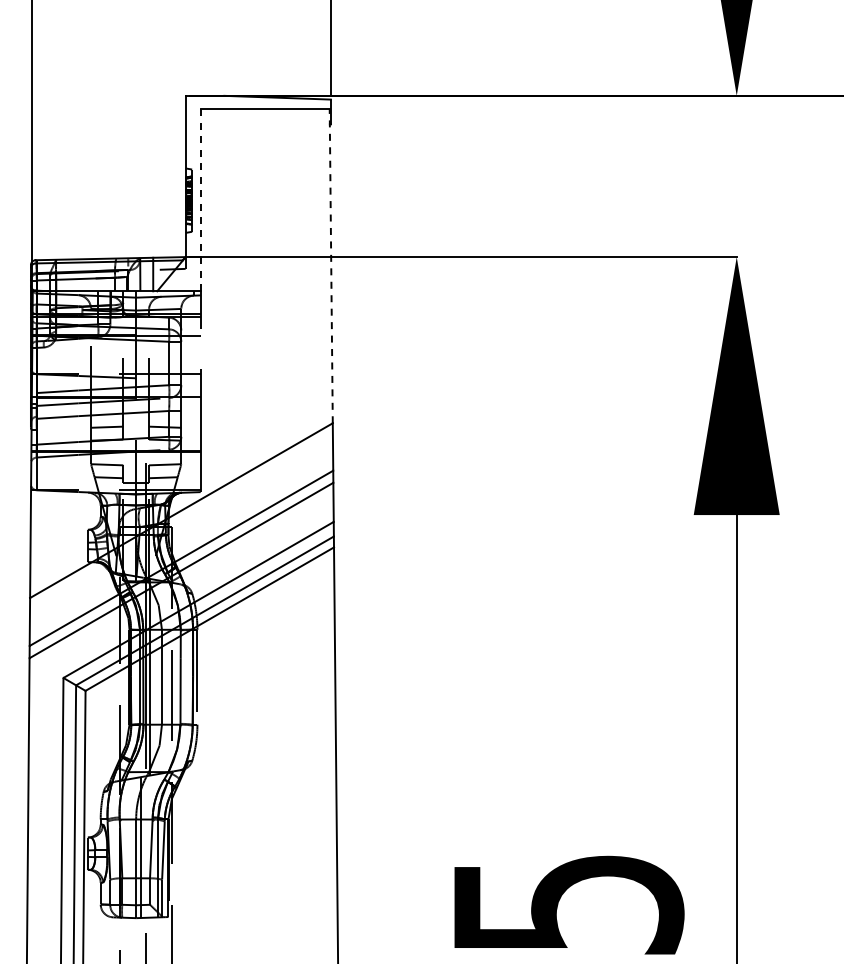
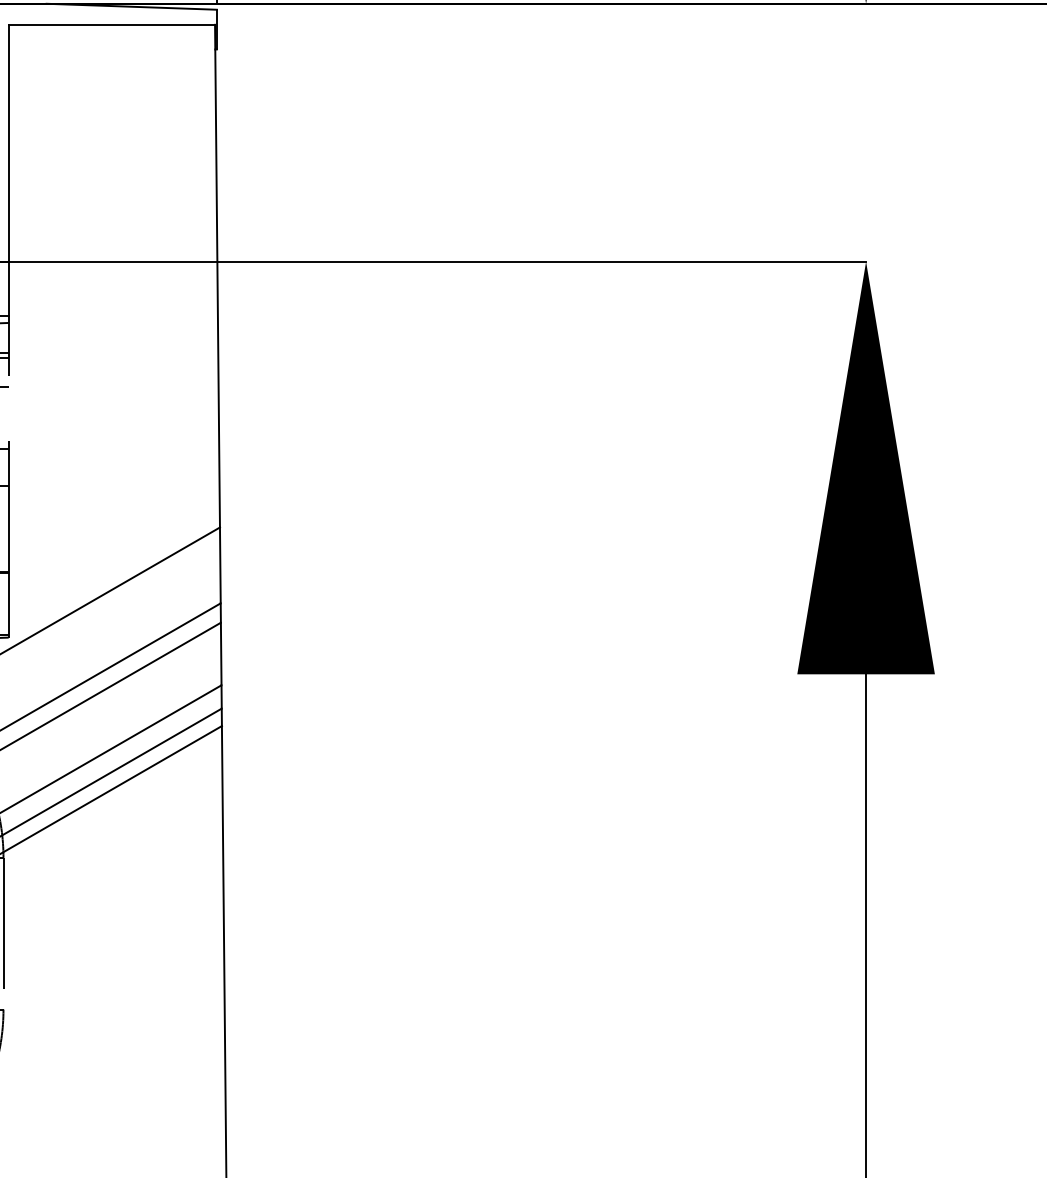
line: (200, 199) -> (8, 169), dashed -> solid
line: (331, 265) -> (217, 275), dashed -> solid

